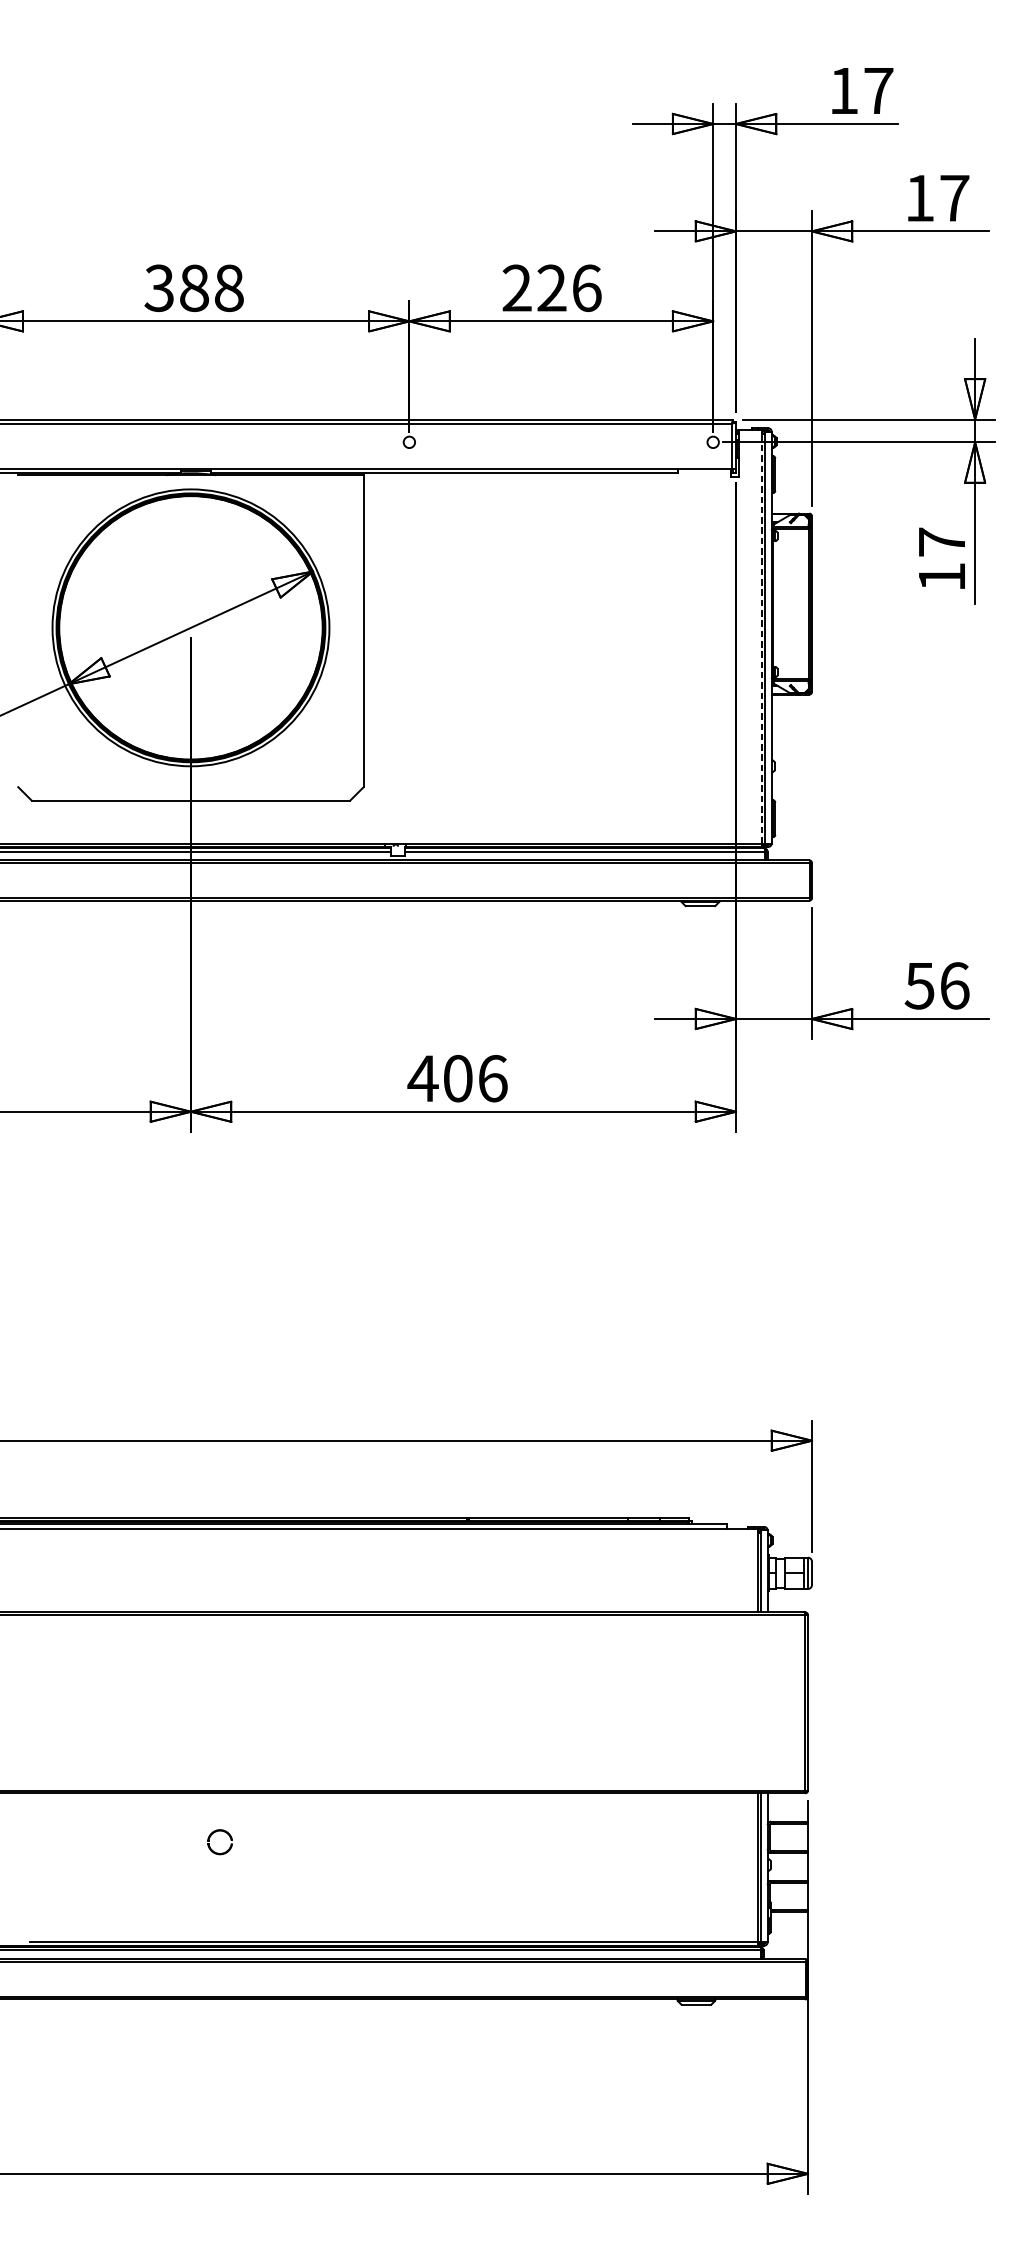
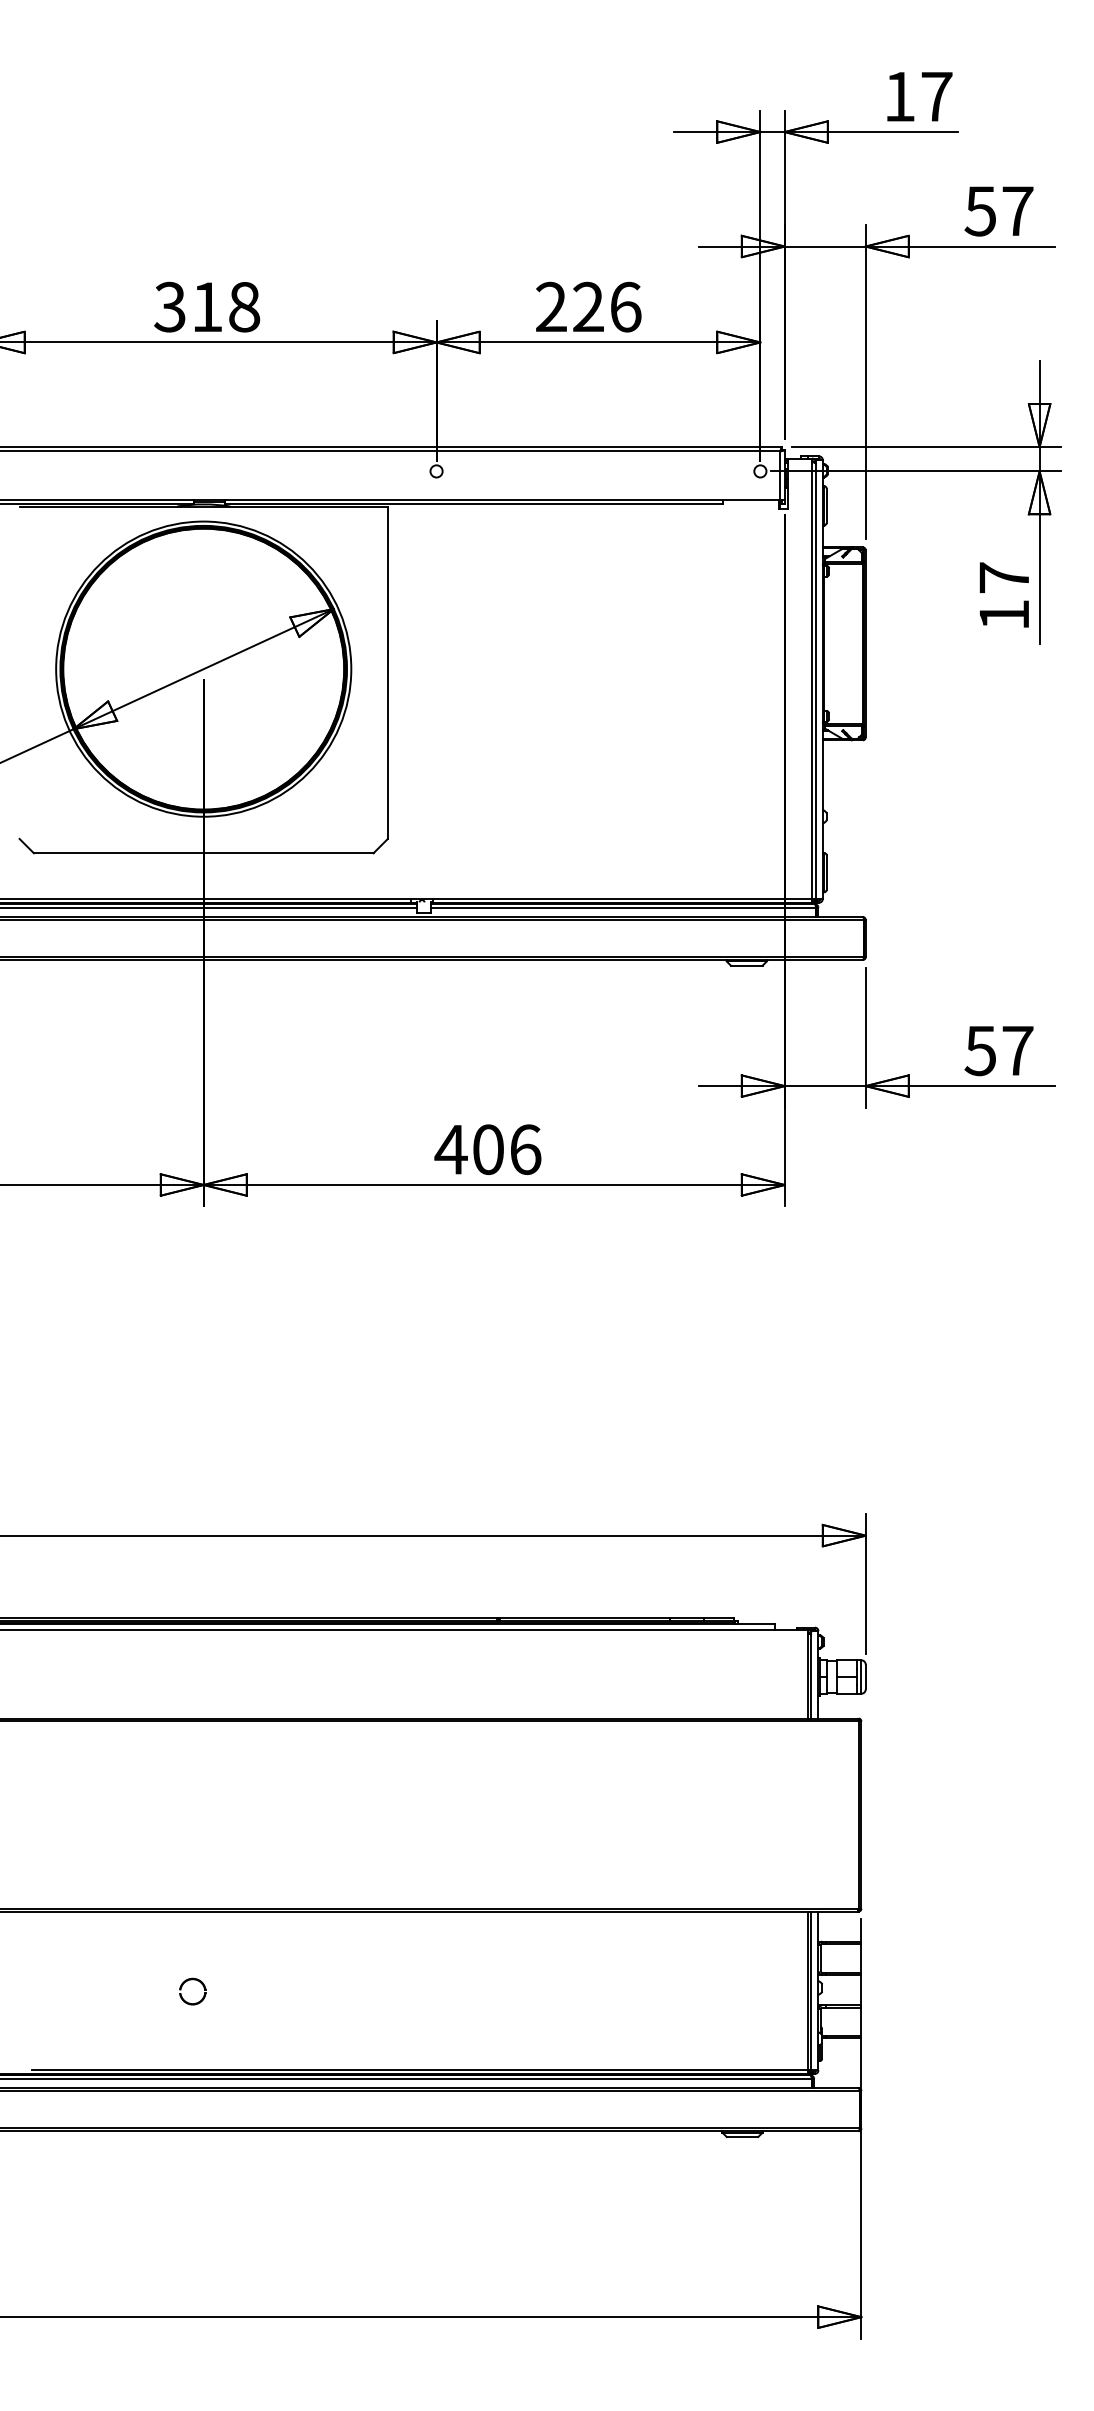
text: (918, 198) -> (979, 211), 17 -> 57
text: (194, 288) -> (207, 307), 388 -> 318
line: (761, 638) -> (811, 680), dashed -> solid
text: (954, 985) -> (1017, 1050), 56 -> 57
part: (214, 1833) -> (186, 1982), moved

